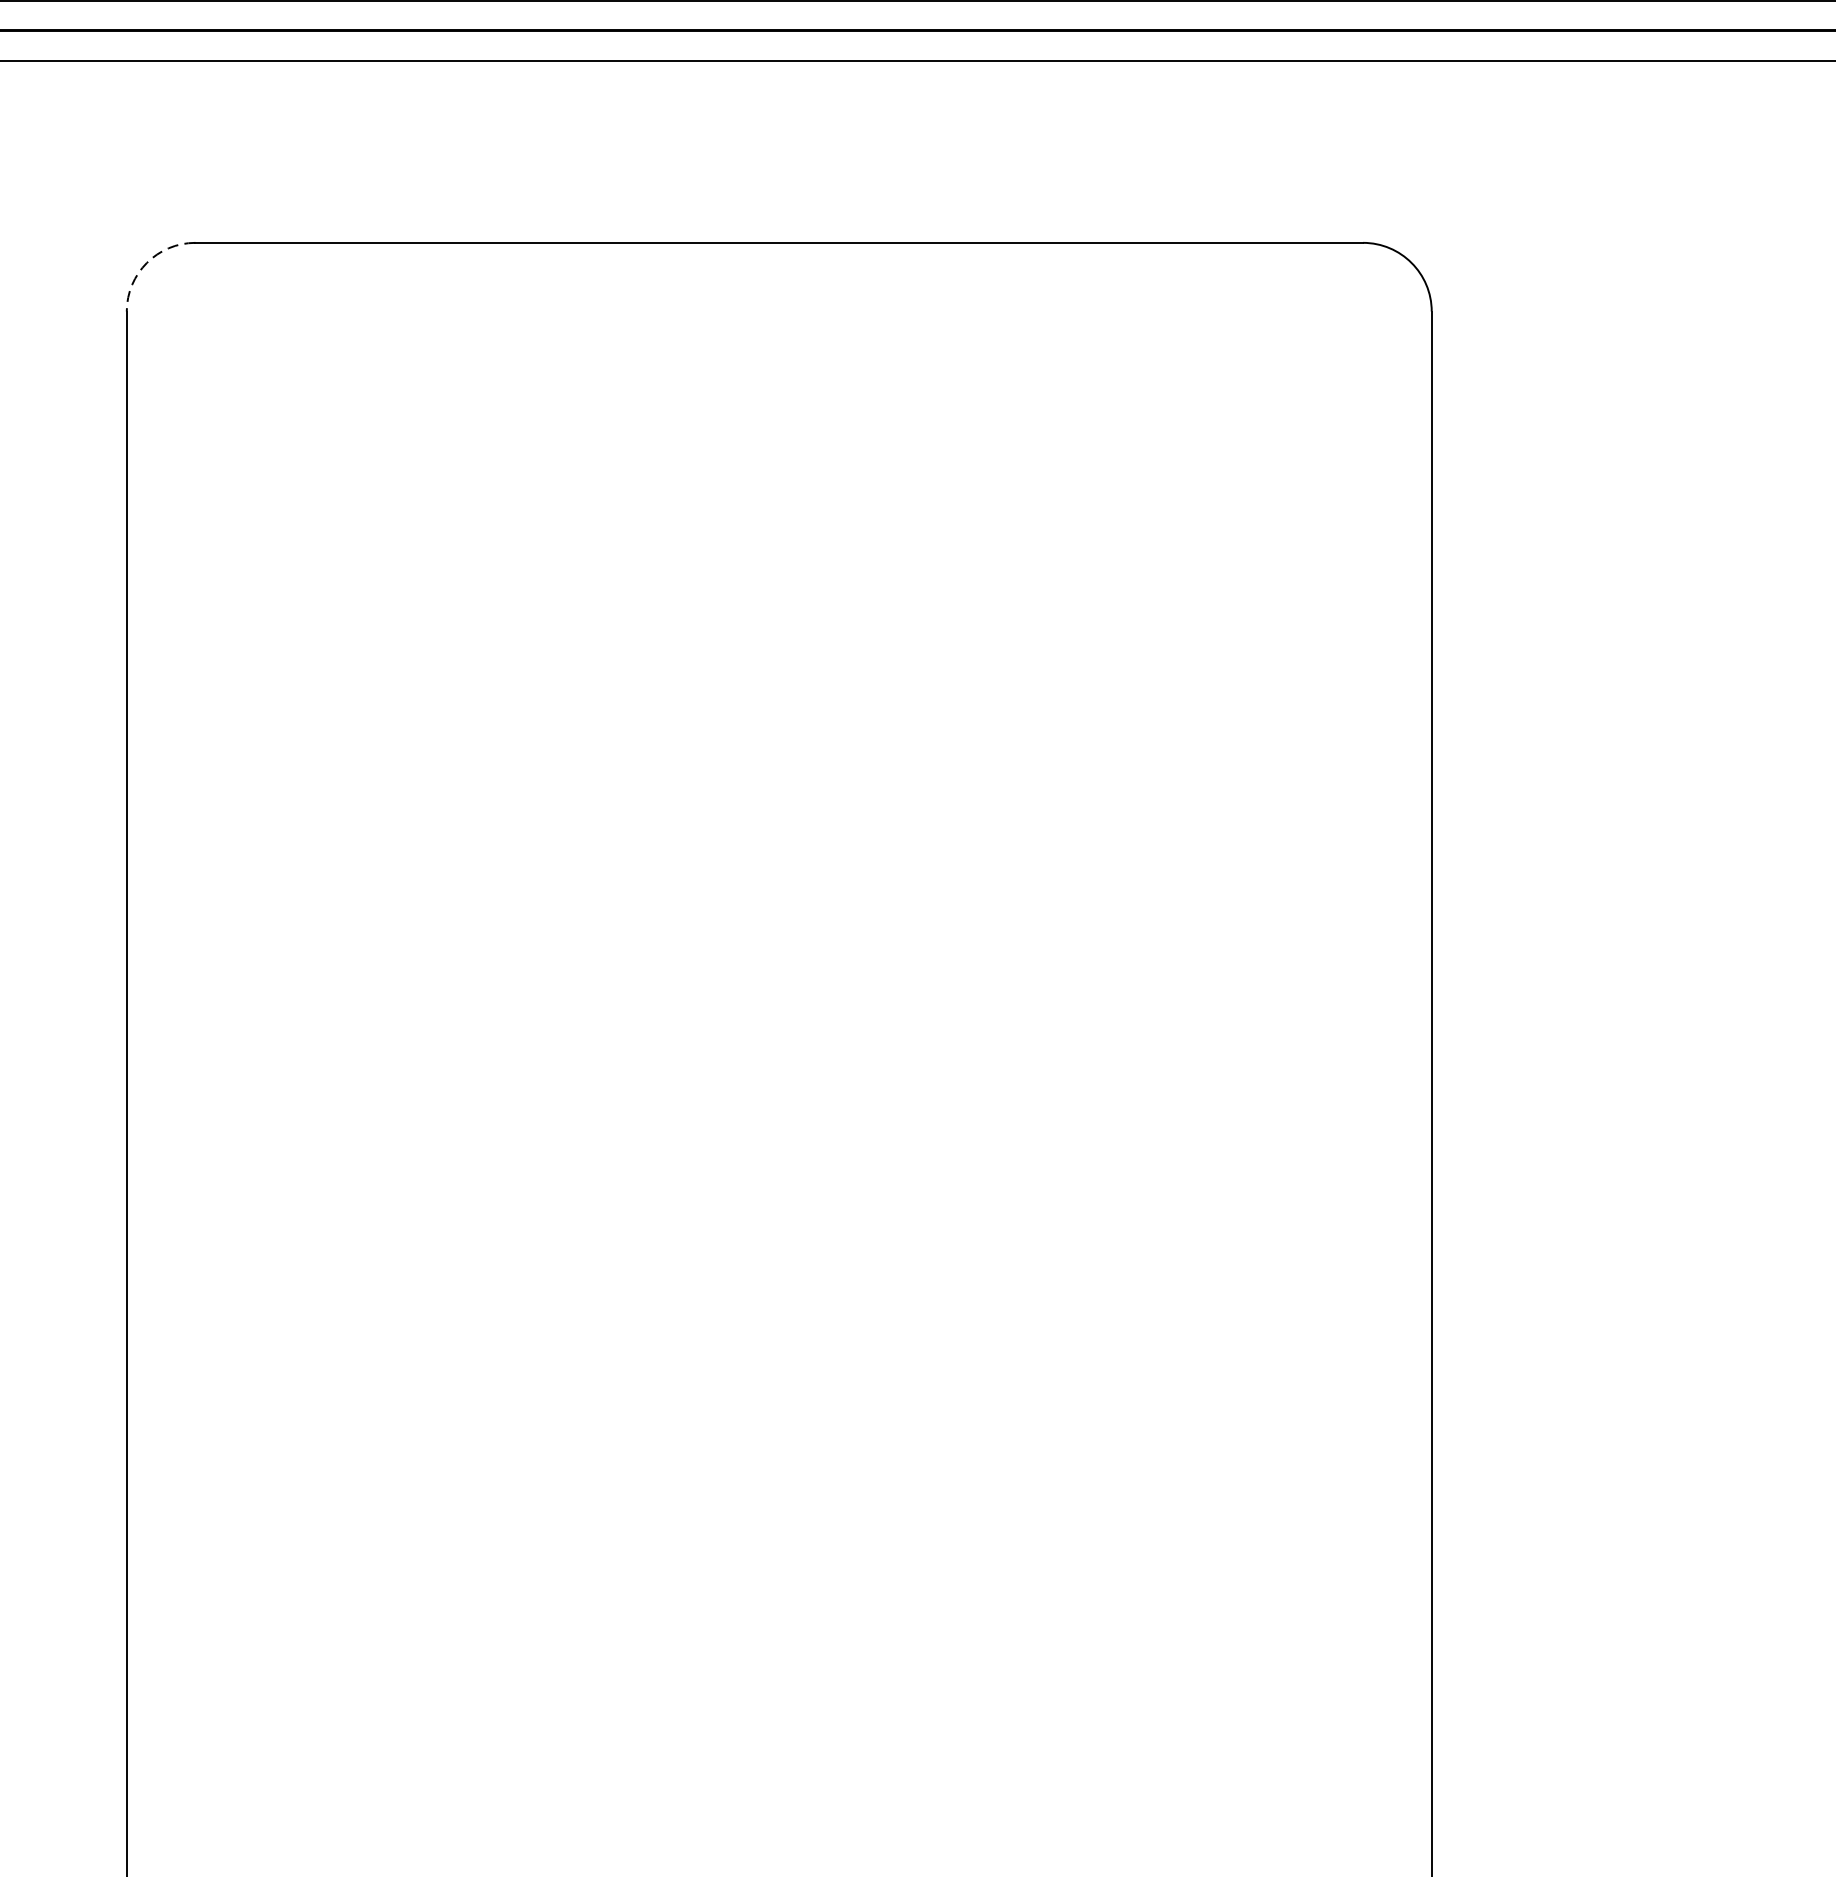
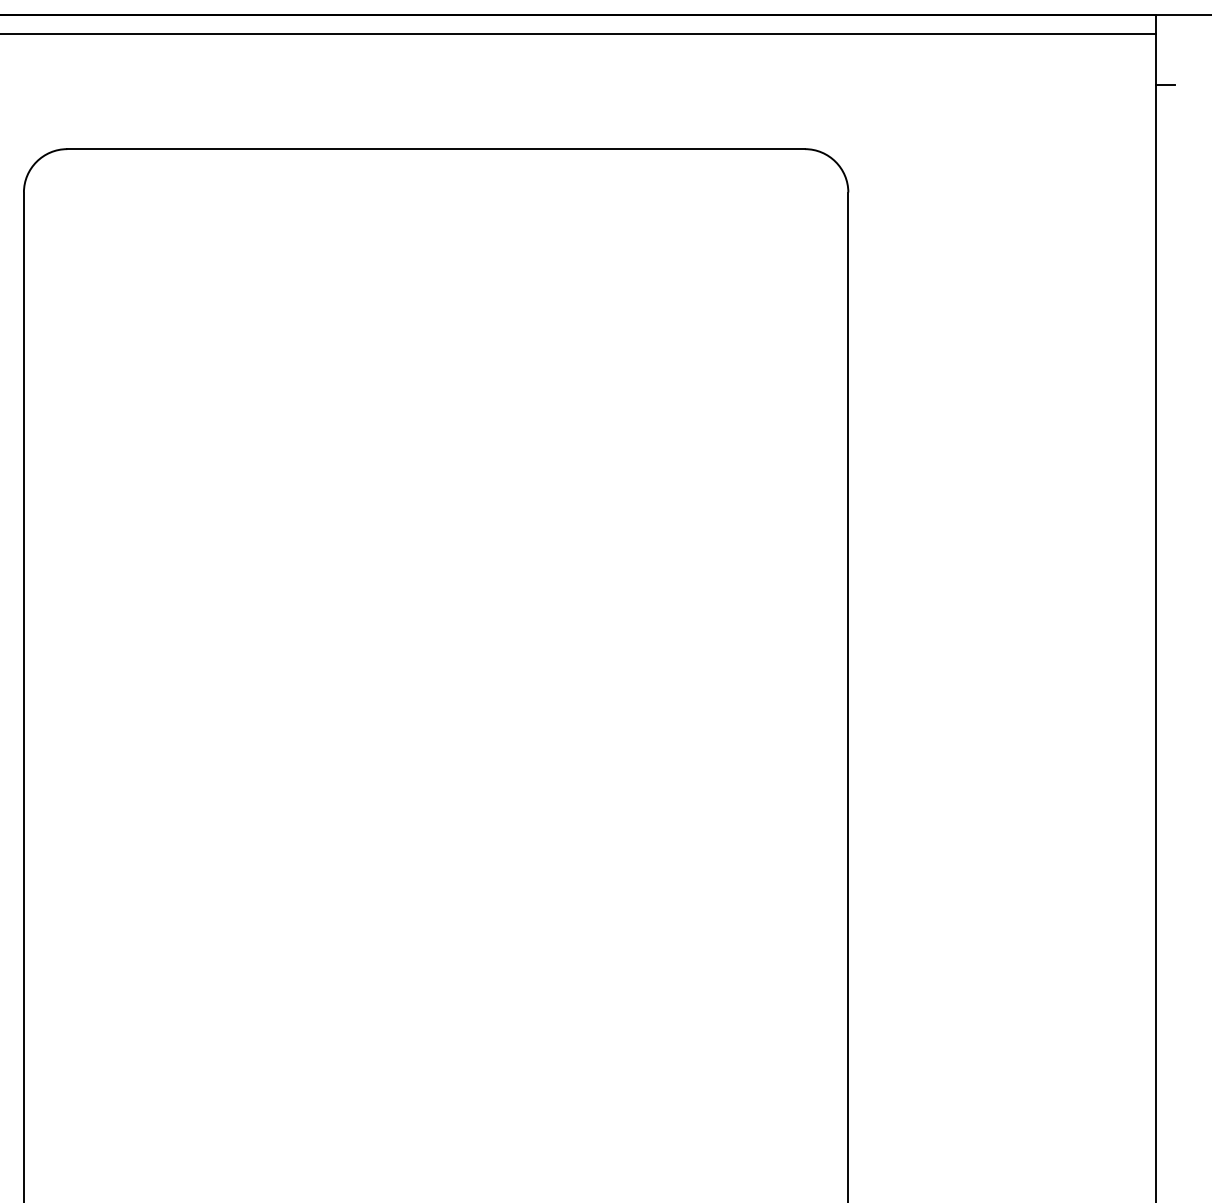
arc: (146, 262) -> (36, 161), dashed -> solid

